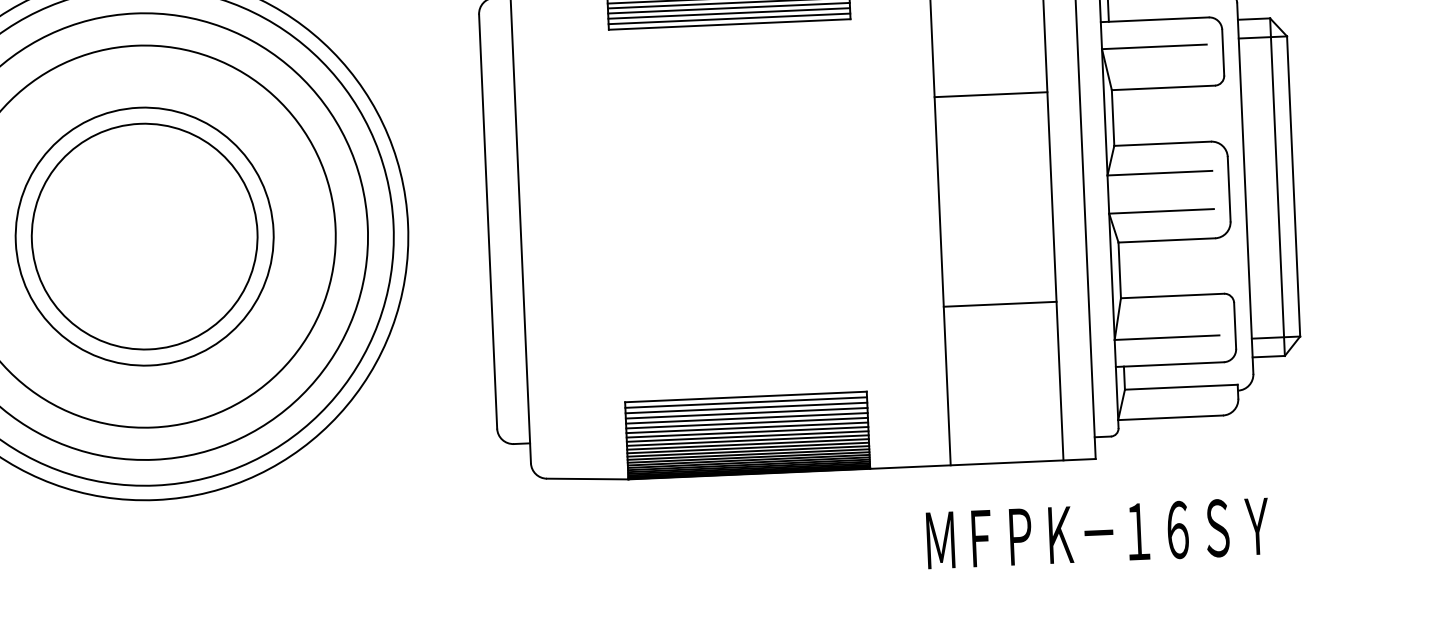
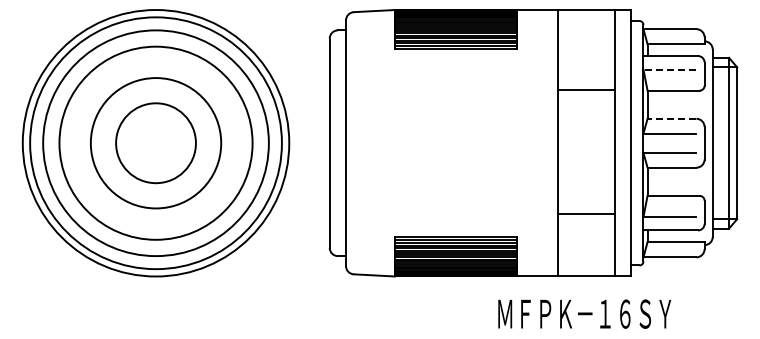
line: (1153, 46) -> (669, 69), solid -> dashed
line: (1161, 143) -> (671, 118), solid -> dashed
circle: (143, 237) -> (155, 143), size x0.7
line: (998, 304) -> (585, 214), moved
text: (1097, 532) -> (584, 313), moved

